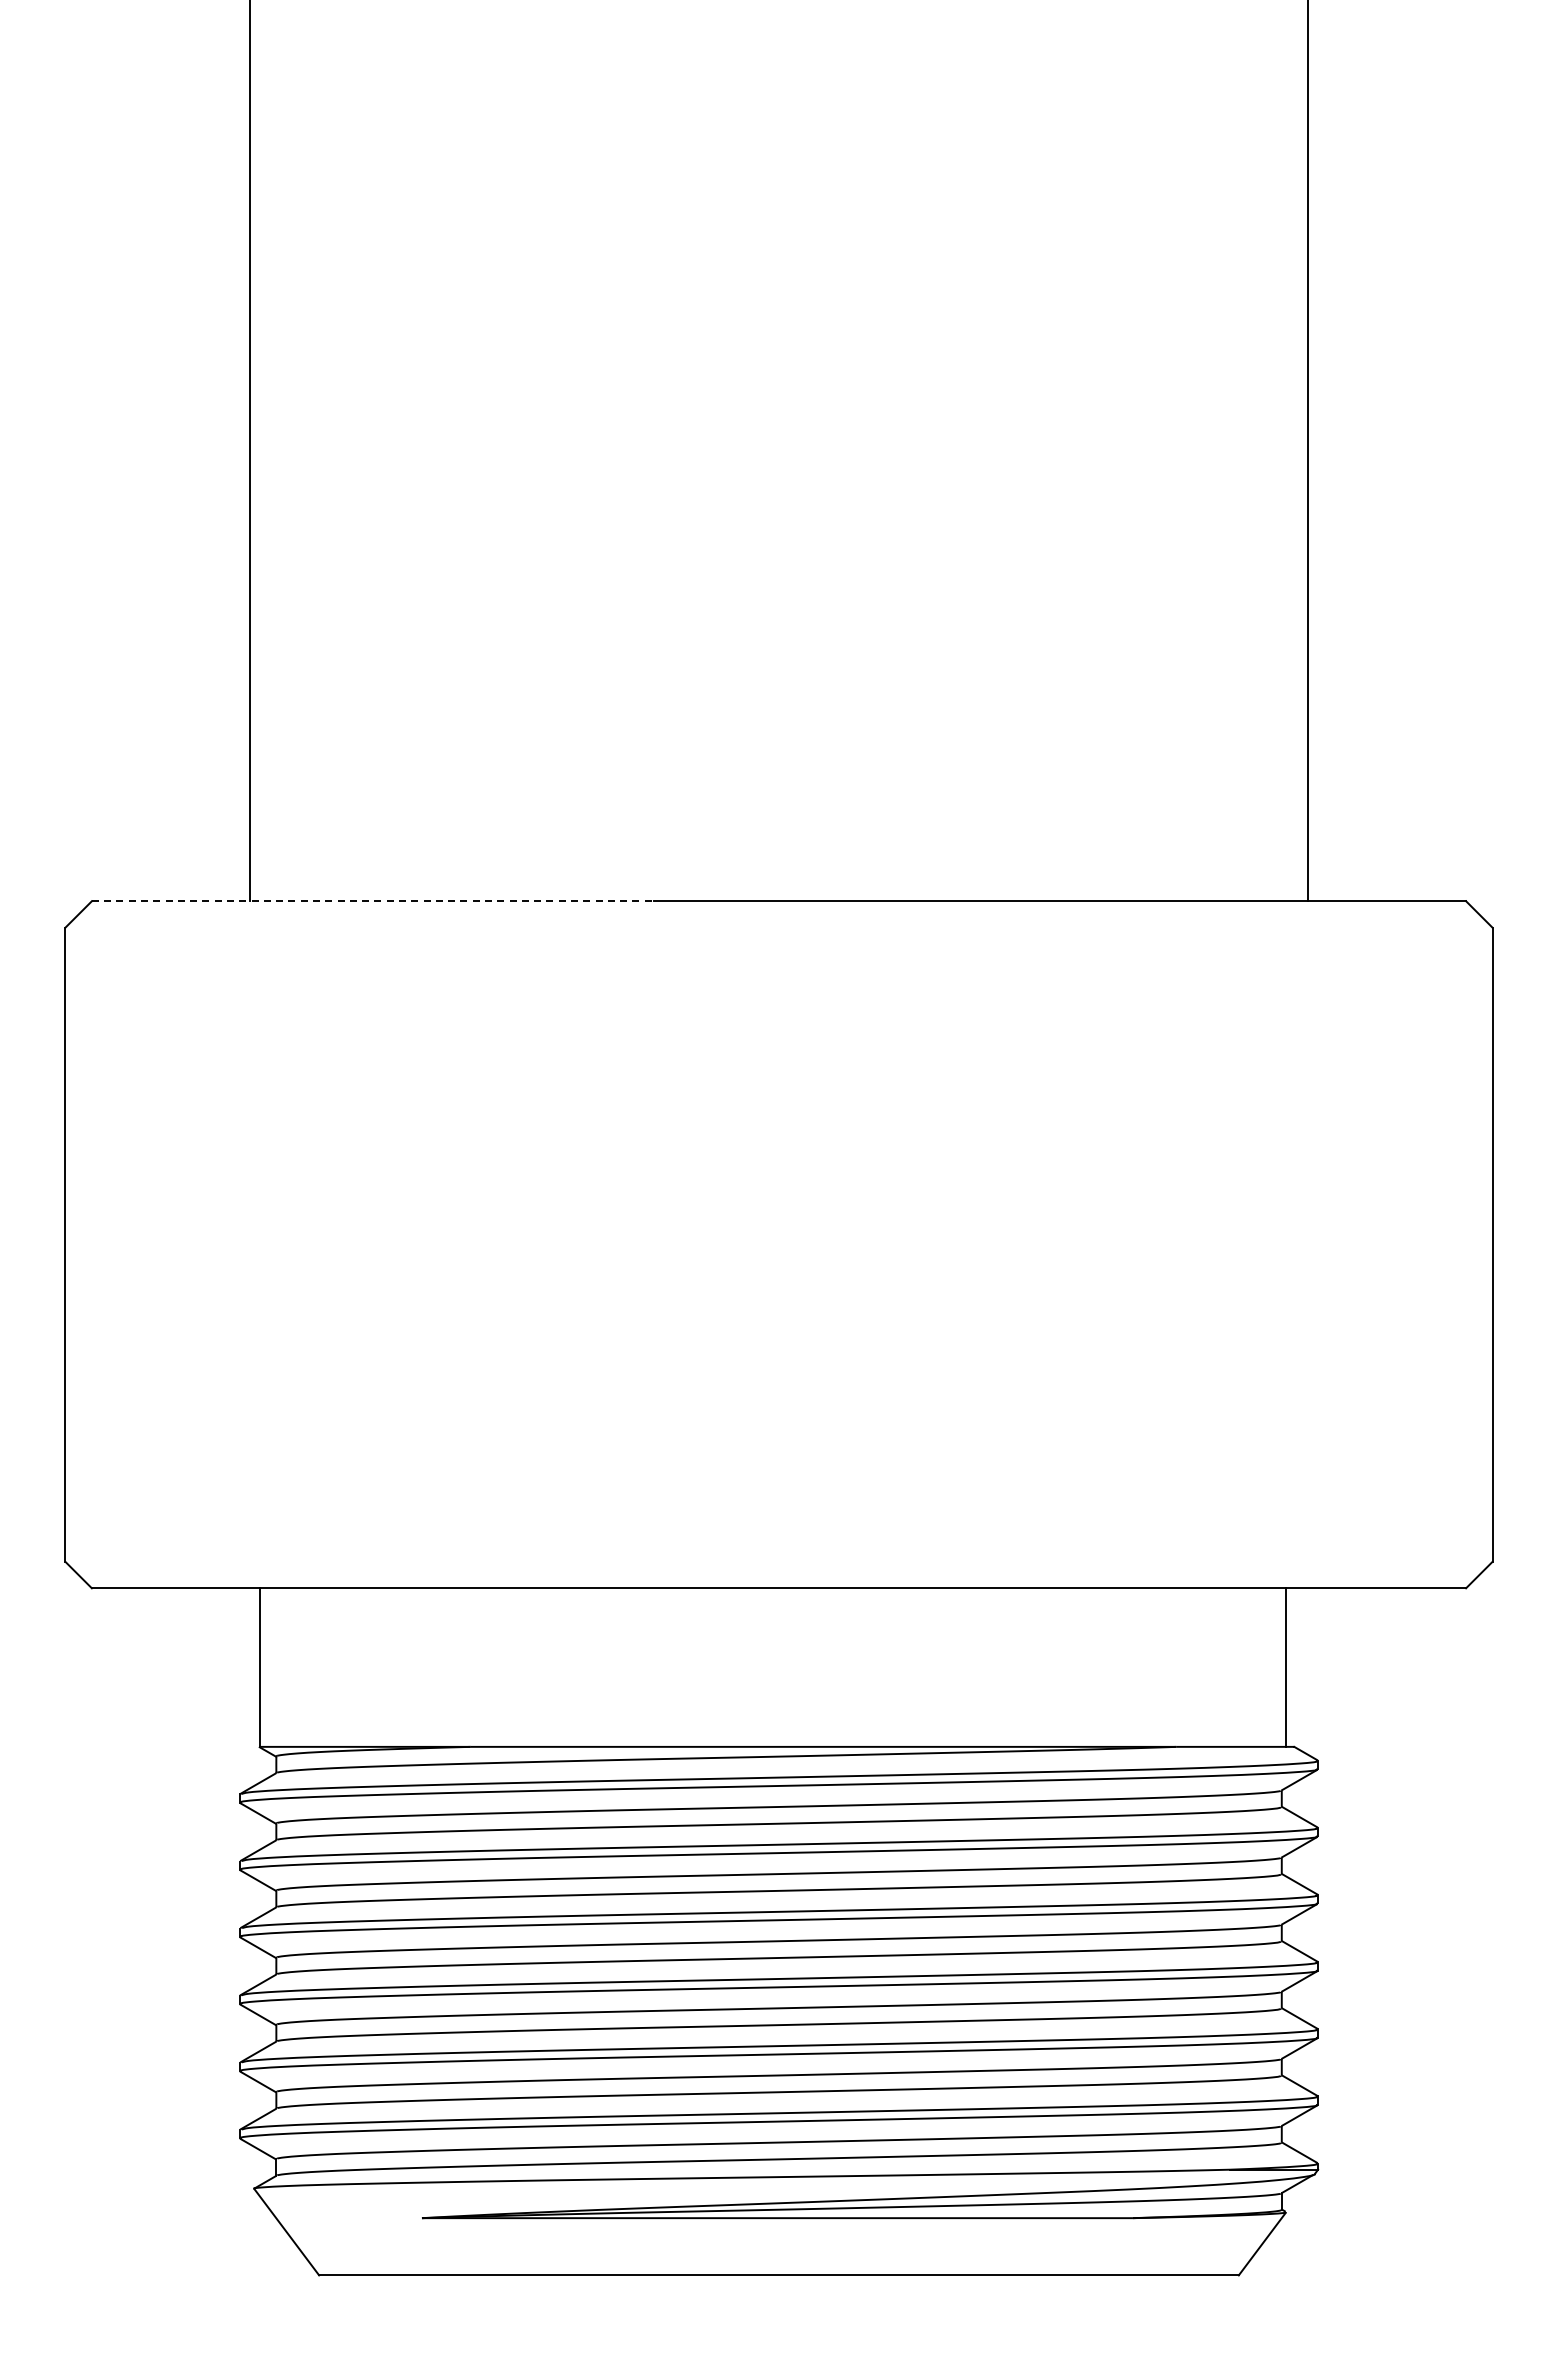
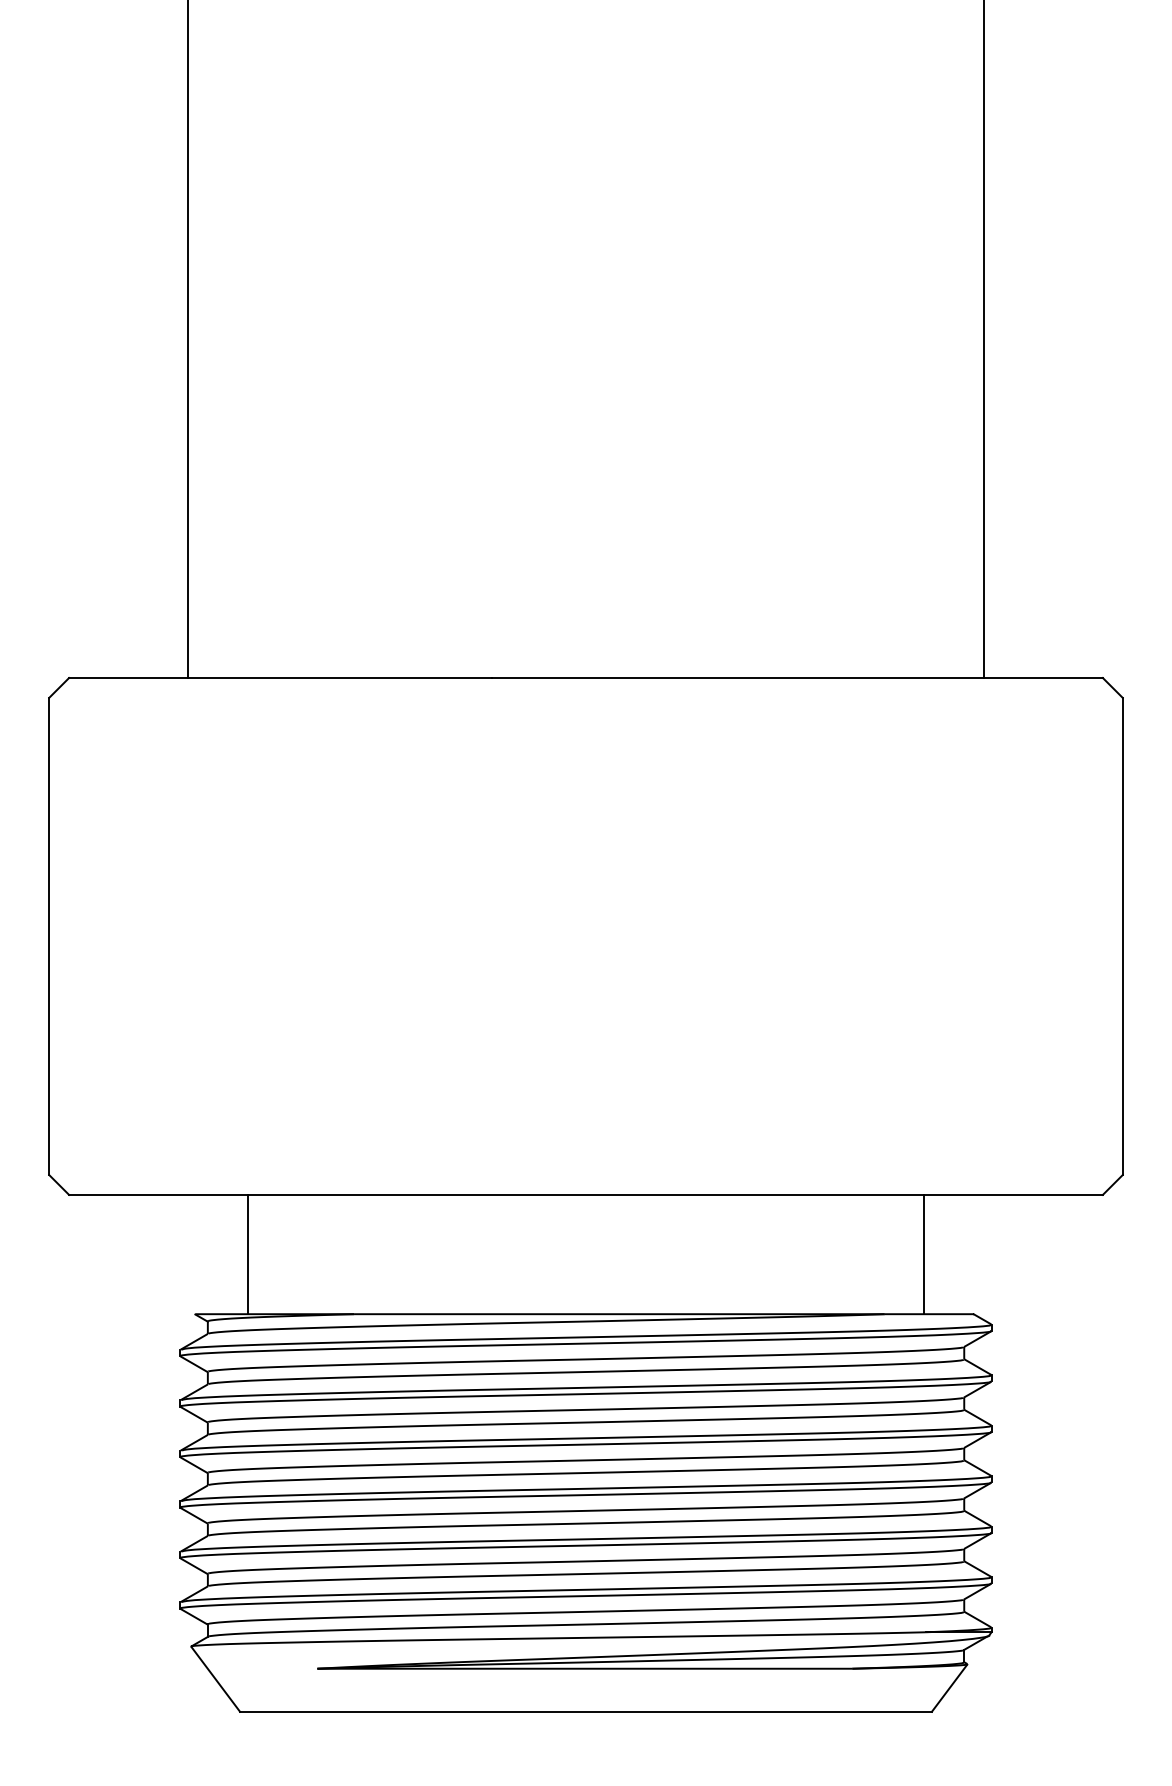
line: (373, 901) -> (280, 678), dashed -> solid
line: (259, 1667) -> (247, 1254), moved
line: (1286, 1667) -> (924, 1254), moved

